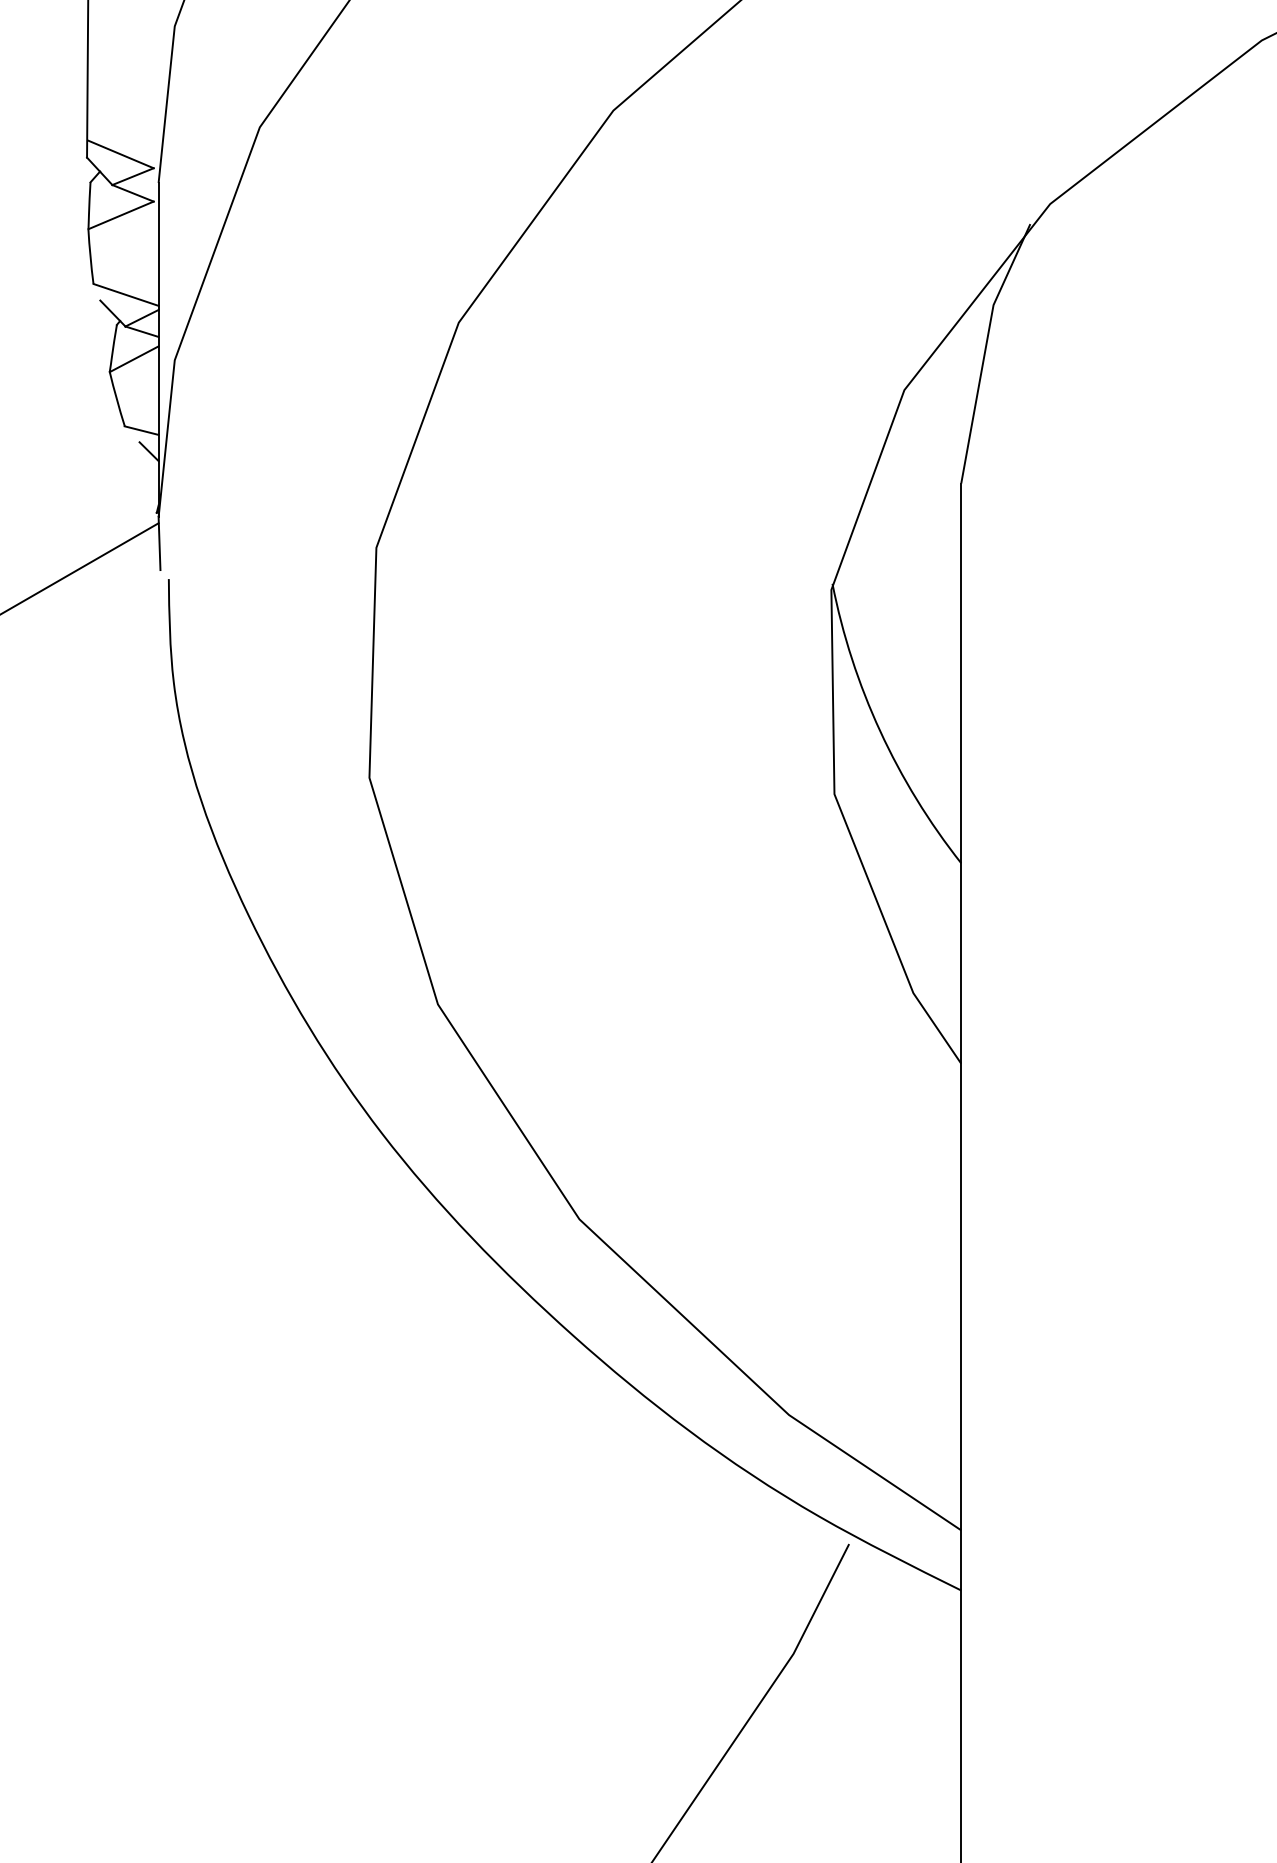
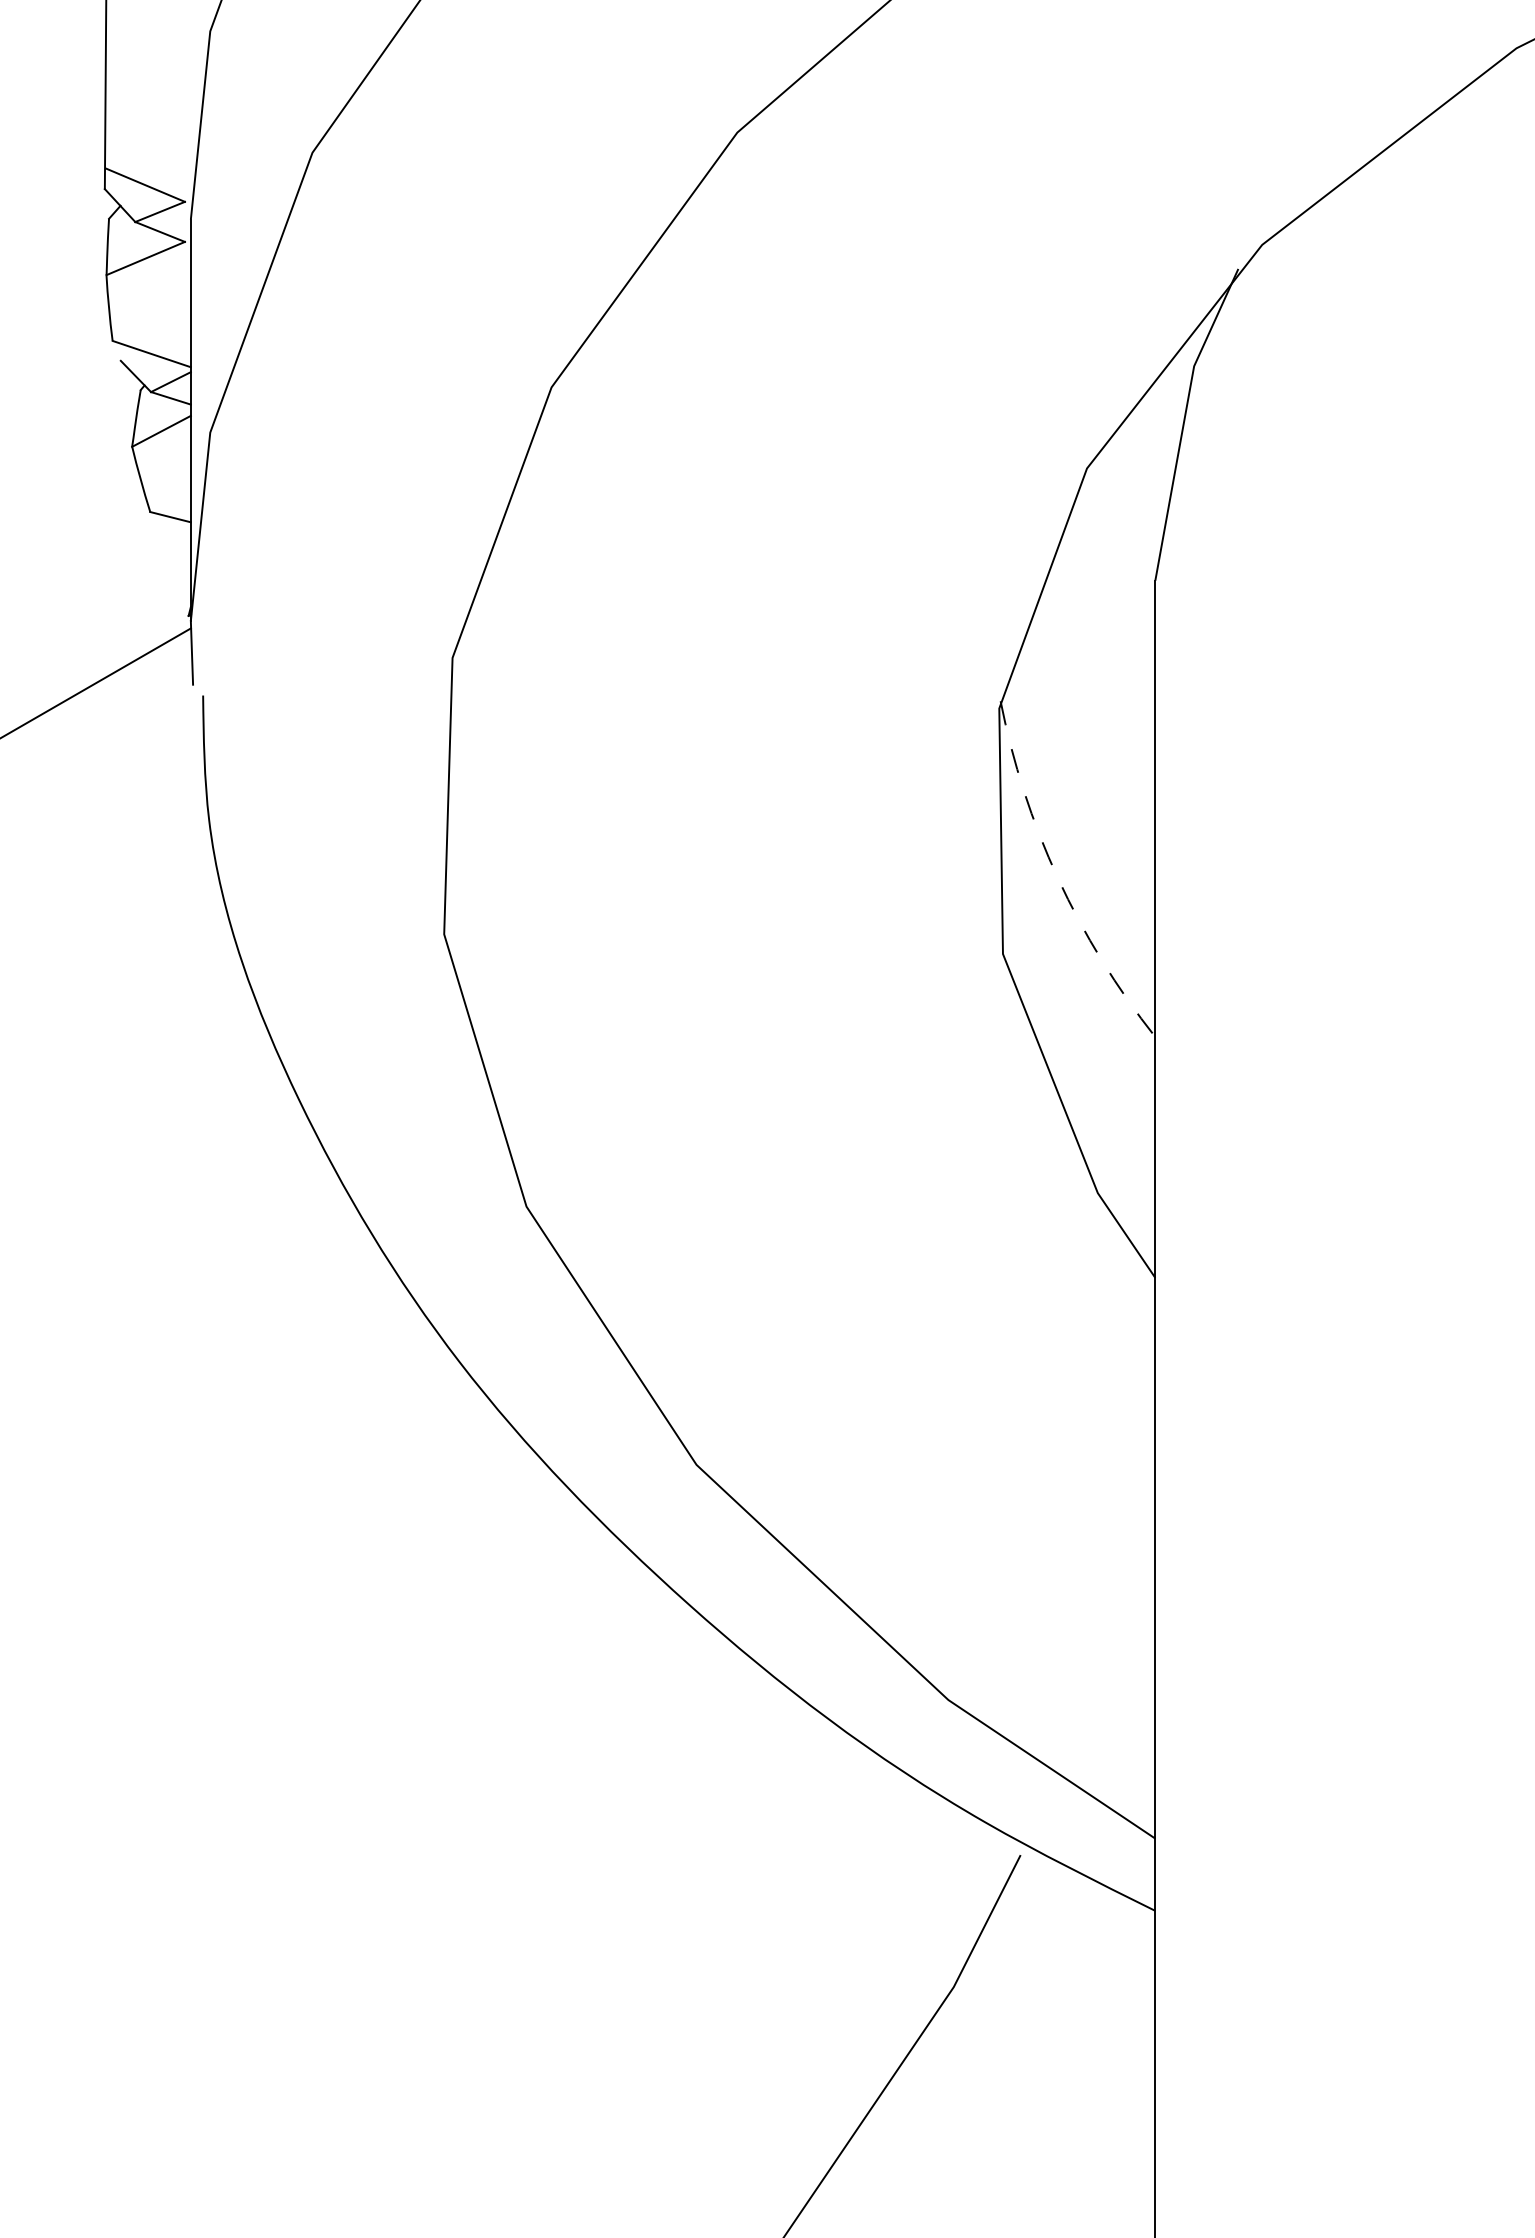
line: (149, 451) -> (179, 542), removed
arc: (880, 731) -> (1058, 878), solid -> dashed

